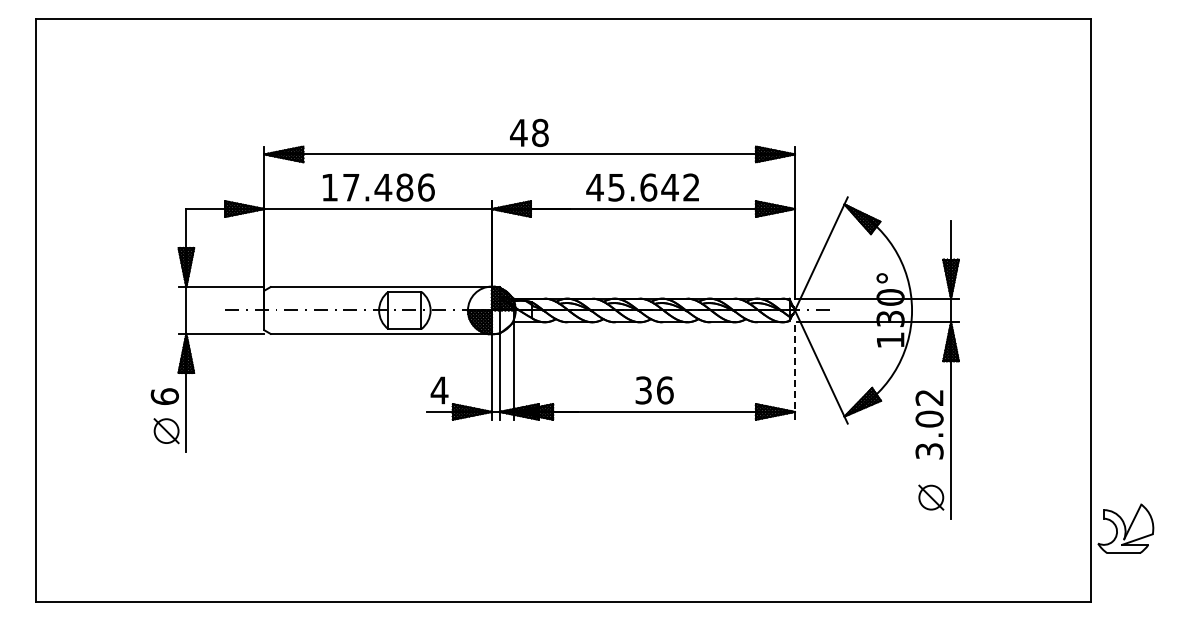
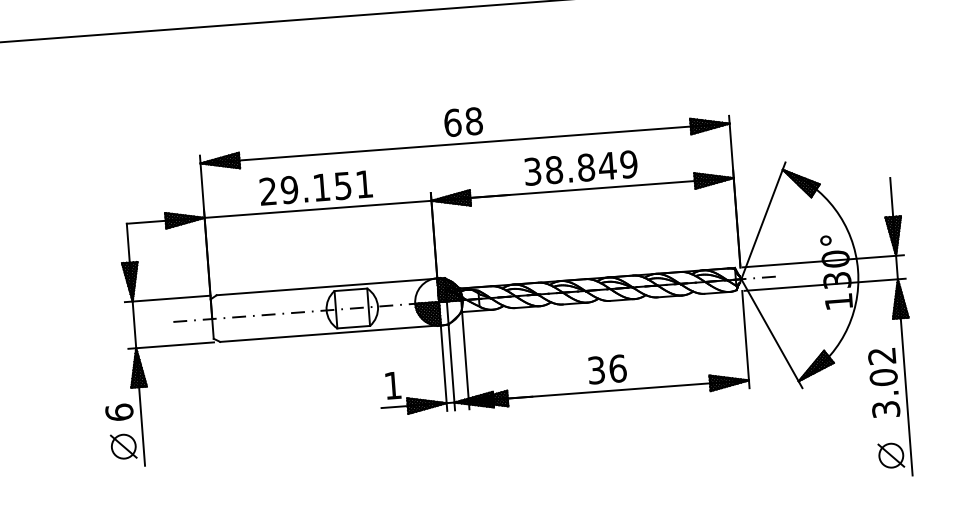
text: (518, 132) -> (452, 122), 48 -> 68
text: (377, 187) -> (315, 187), 17.486 -> 29.151
text: (642, 187) -> (580, 168), 45.642 -> 38.849
line: (795, 371) -> (746, 340), dashed -> solid
text: (439, 390) -> (392, 385), 4 -> 1

